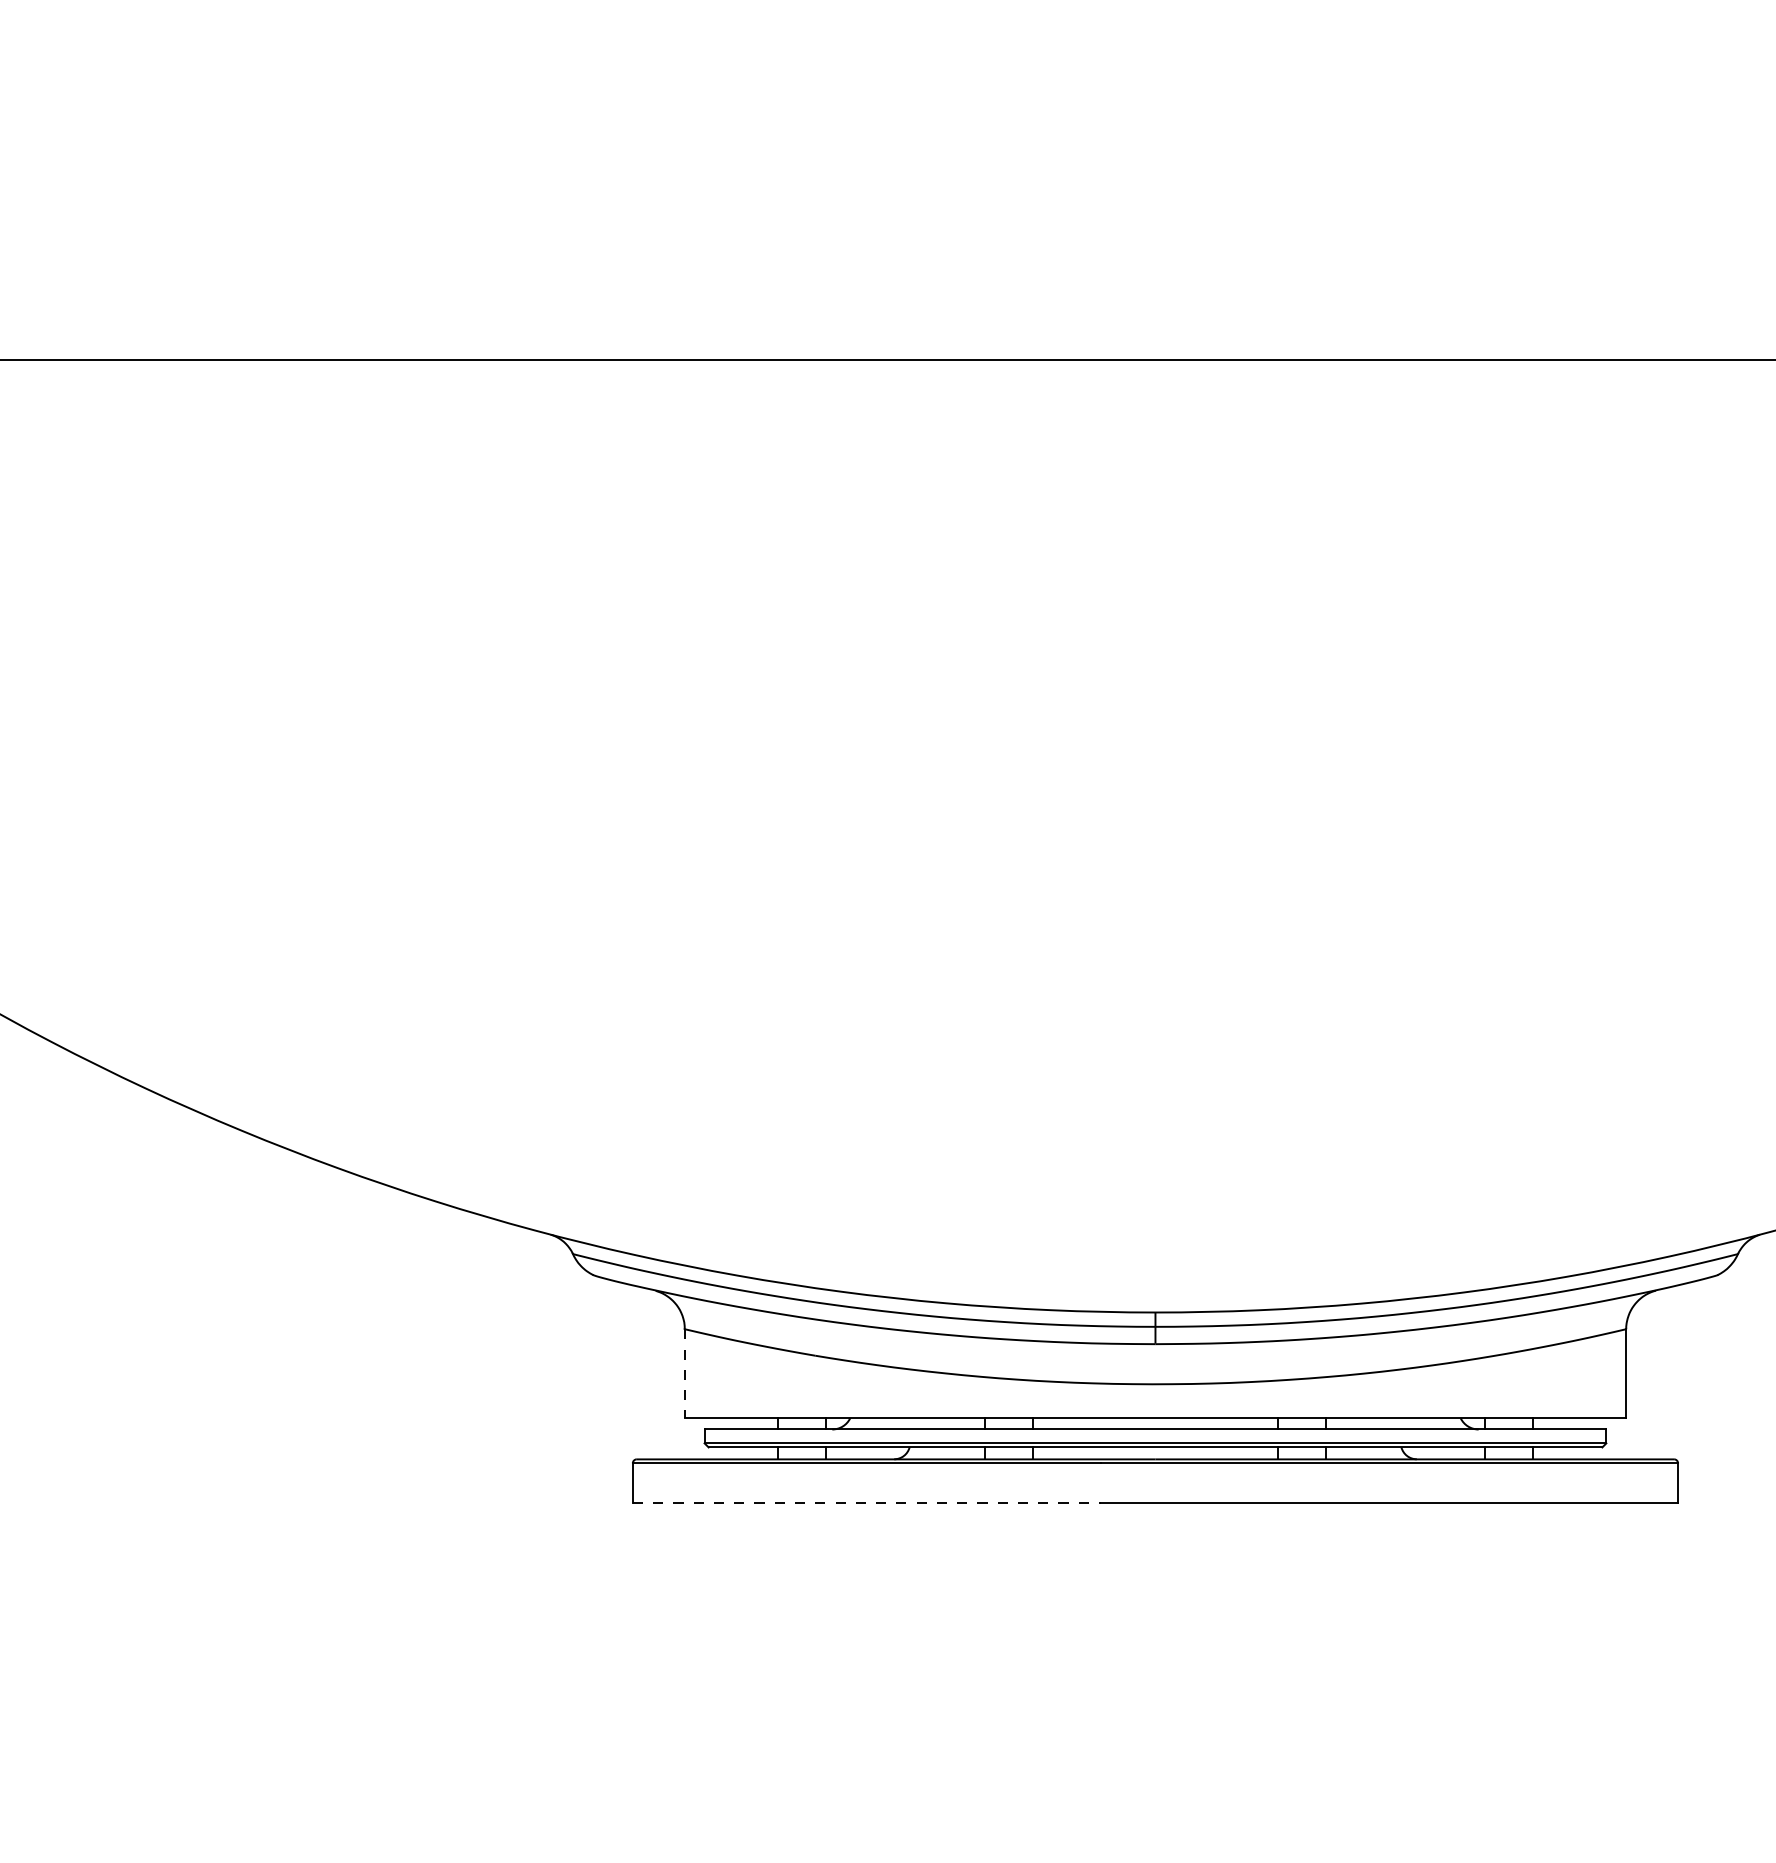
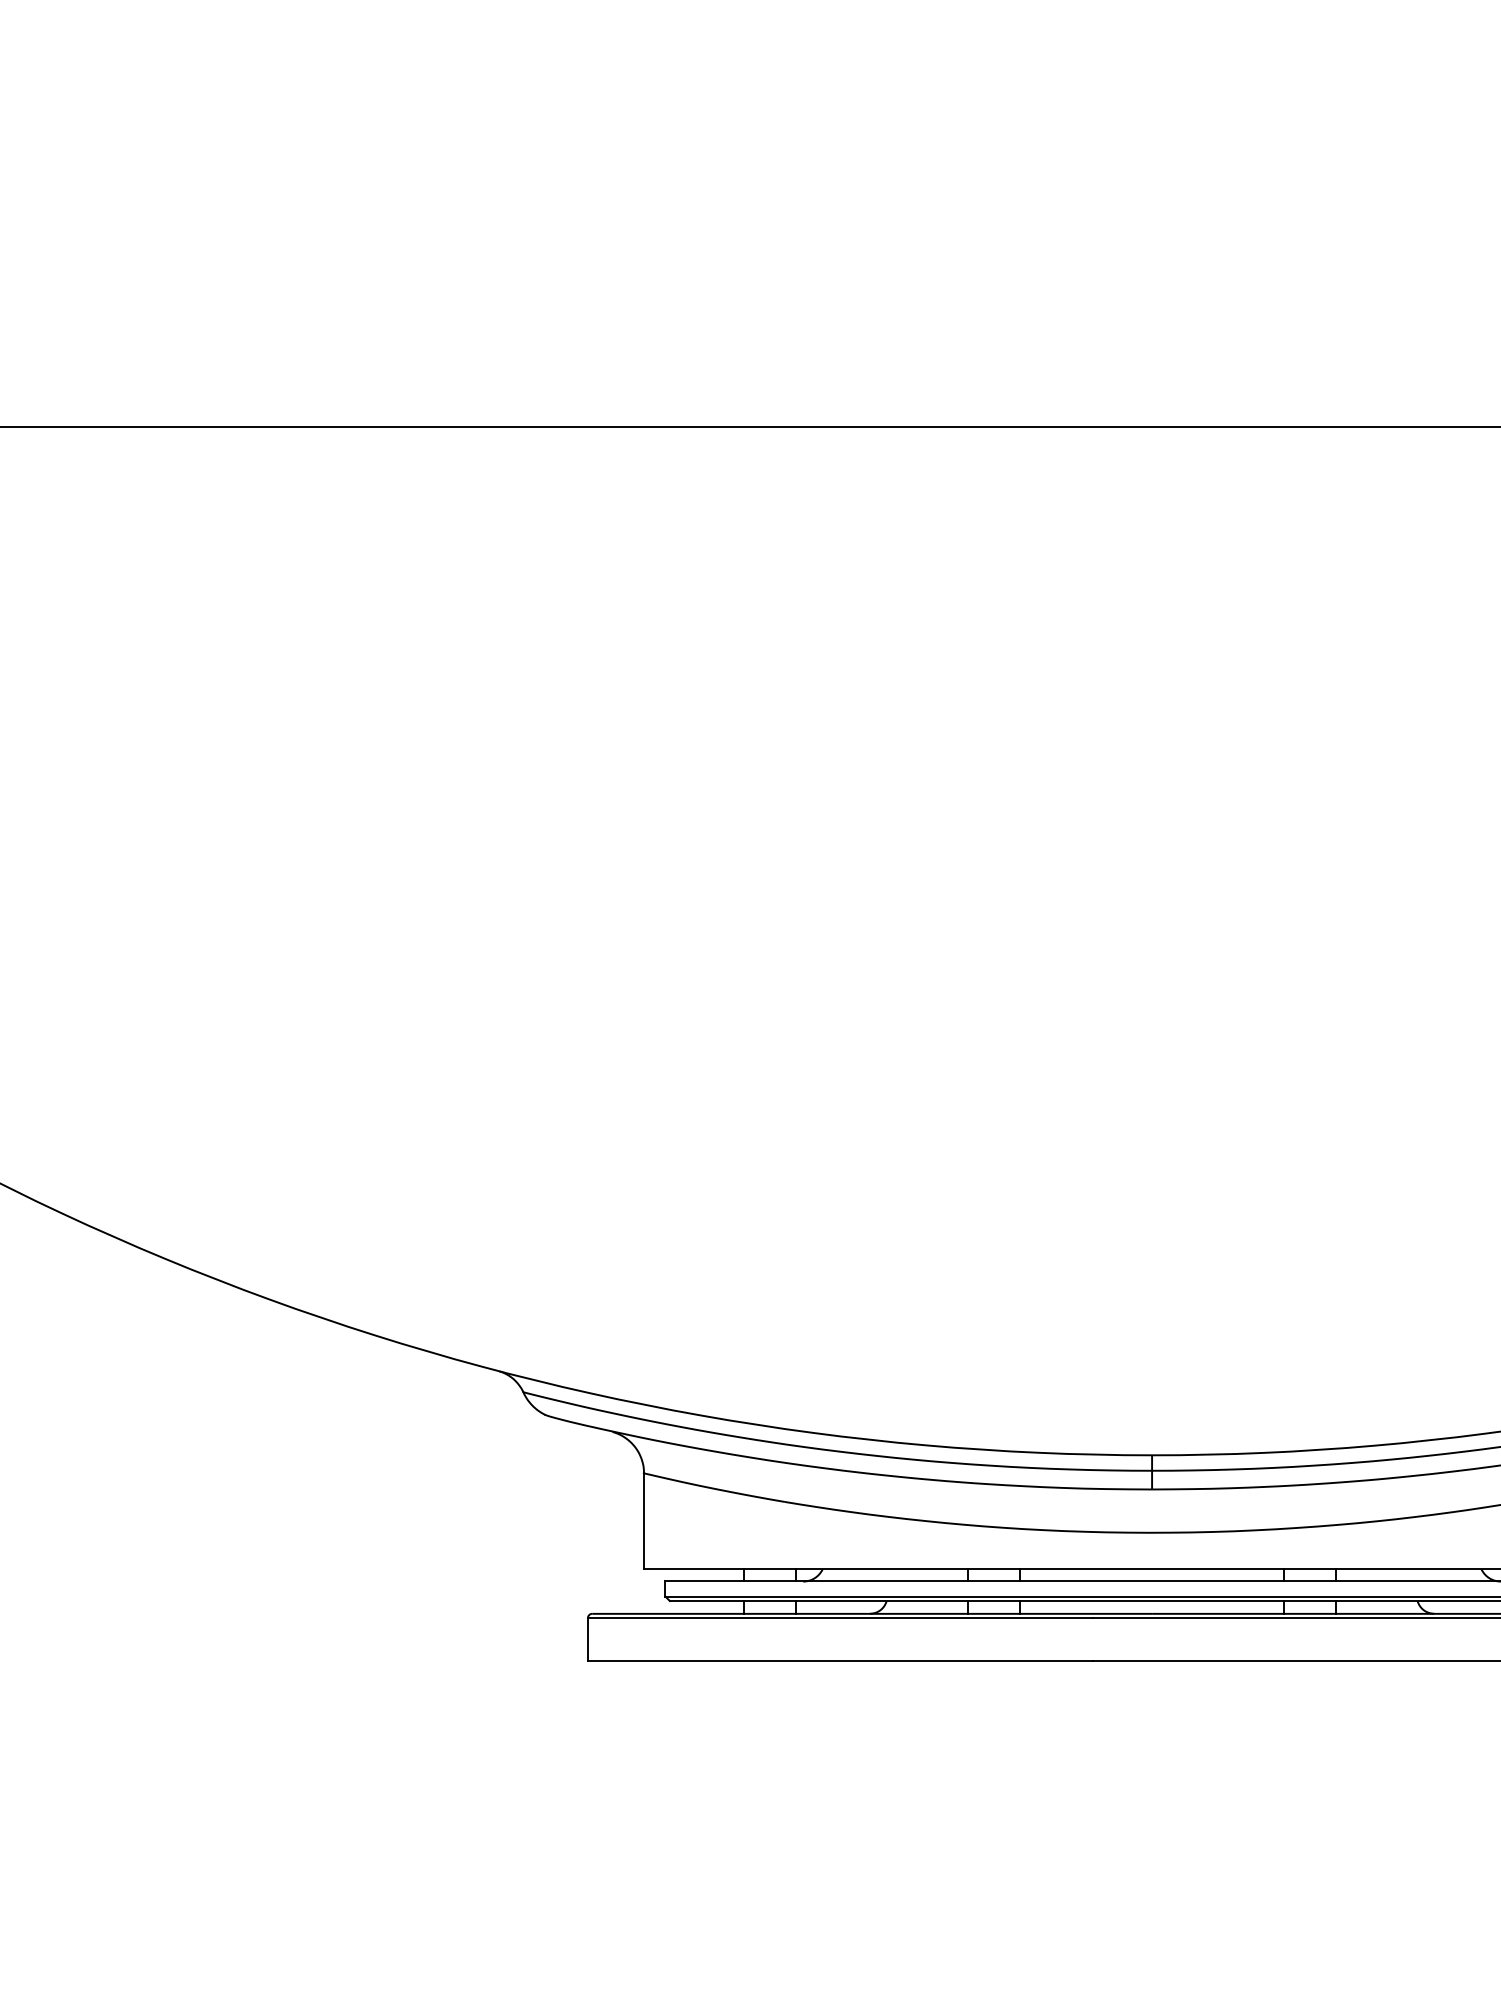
line: (684, 1374) -> (643, 1522), dashed -> solid
line: (866, 1503) -> (840, 1661), dashed -> solid

